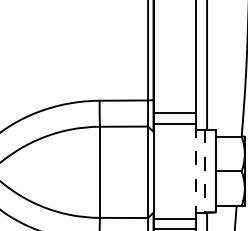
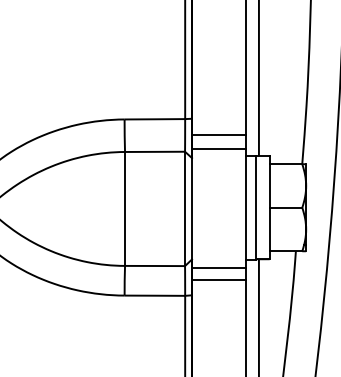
line: (196, 171) -> (245, 208), dashed -> solid
line: (205, 171) -> (256, 207), dashed -> solid

